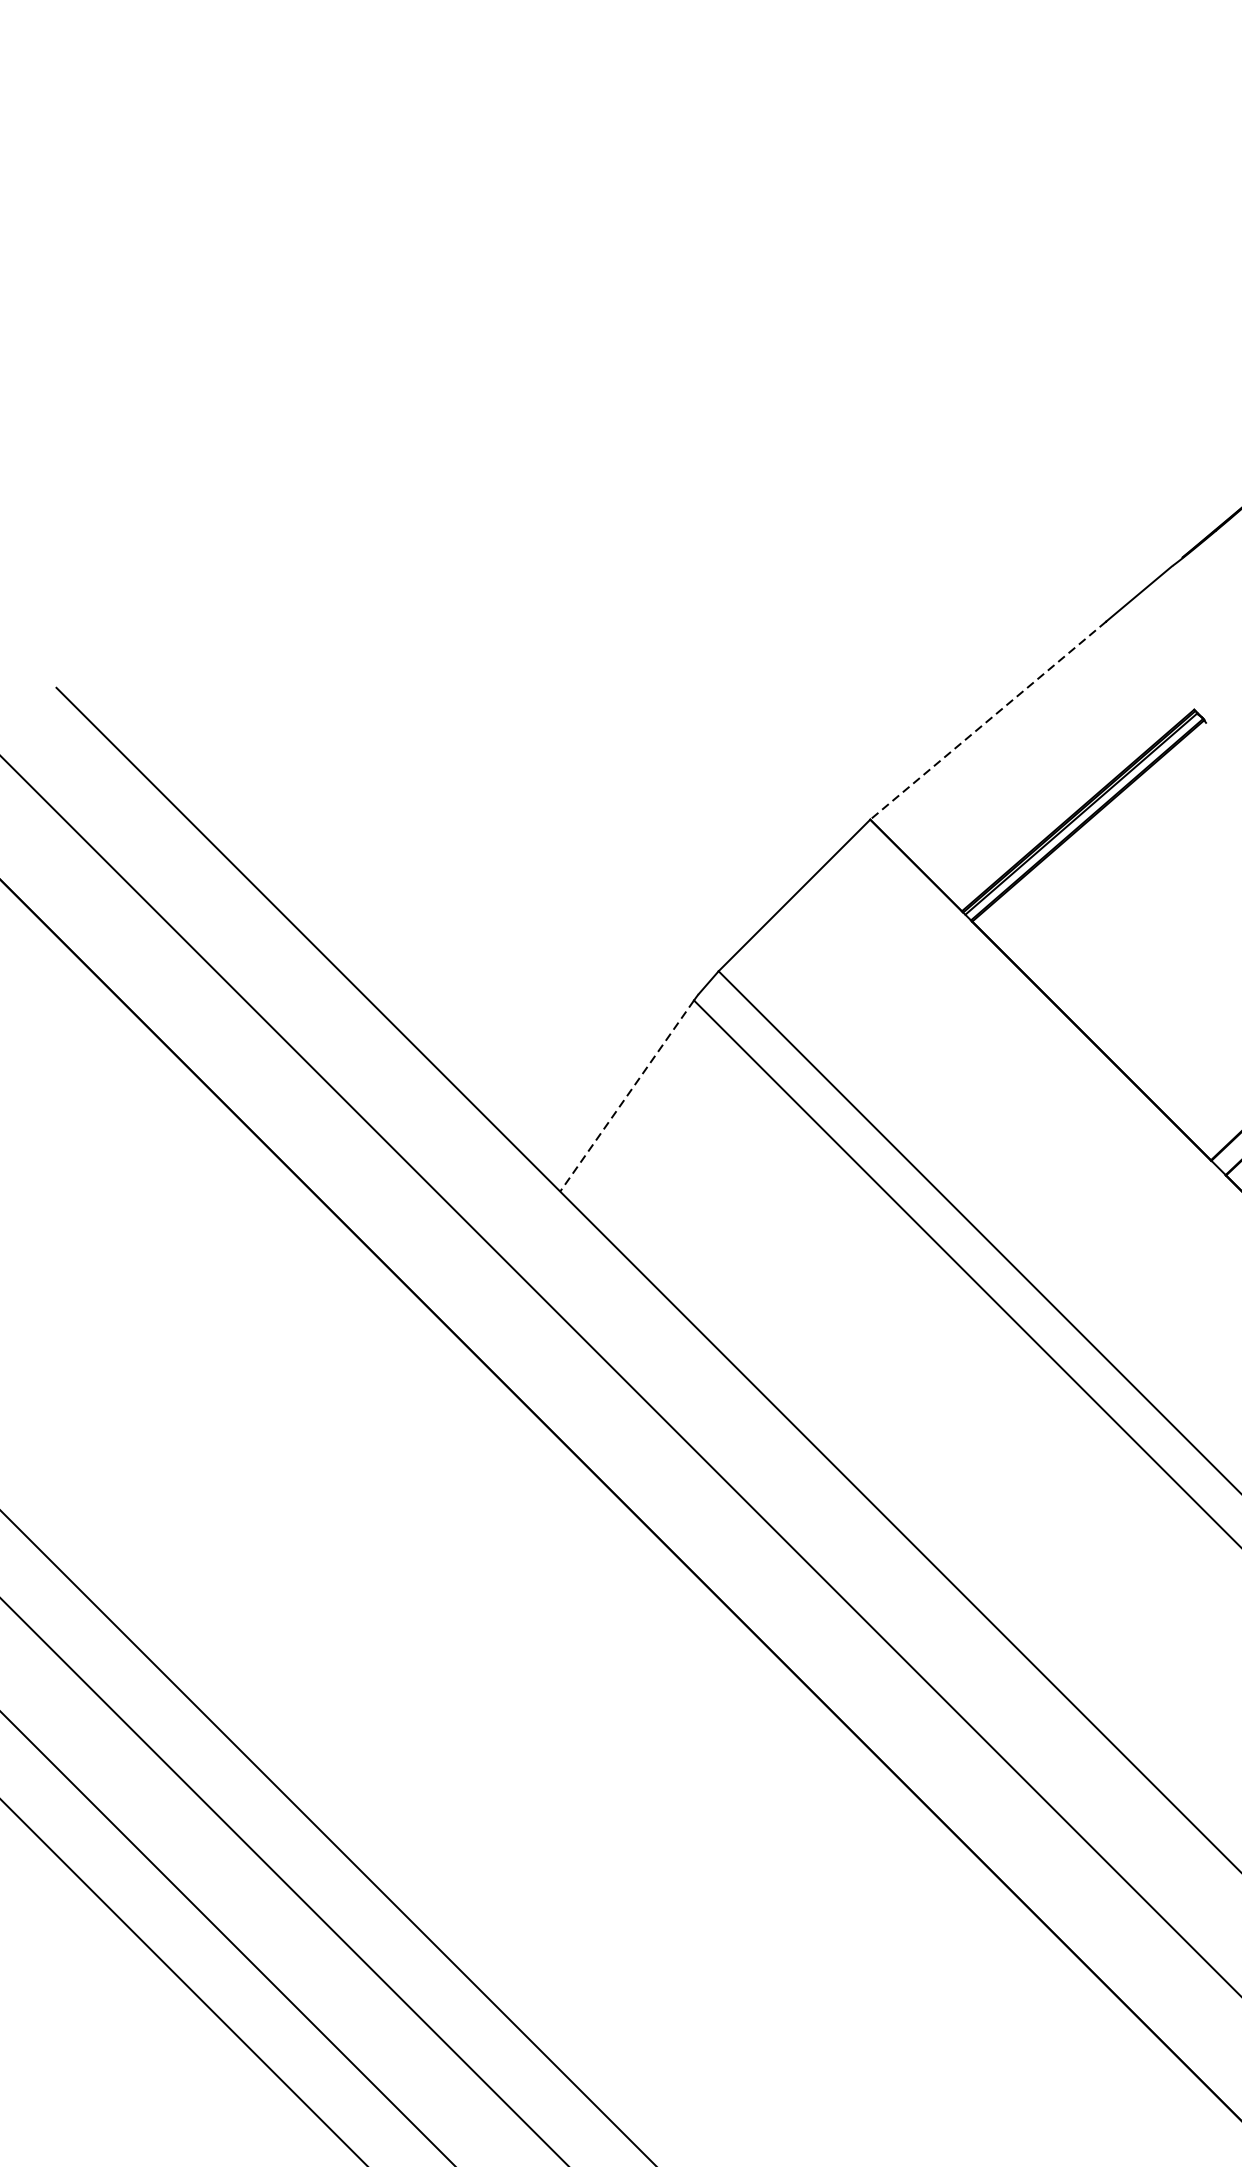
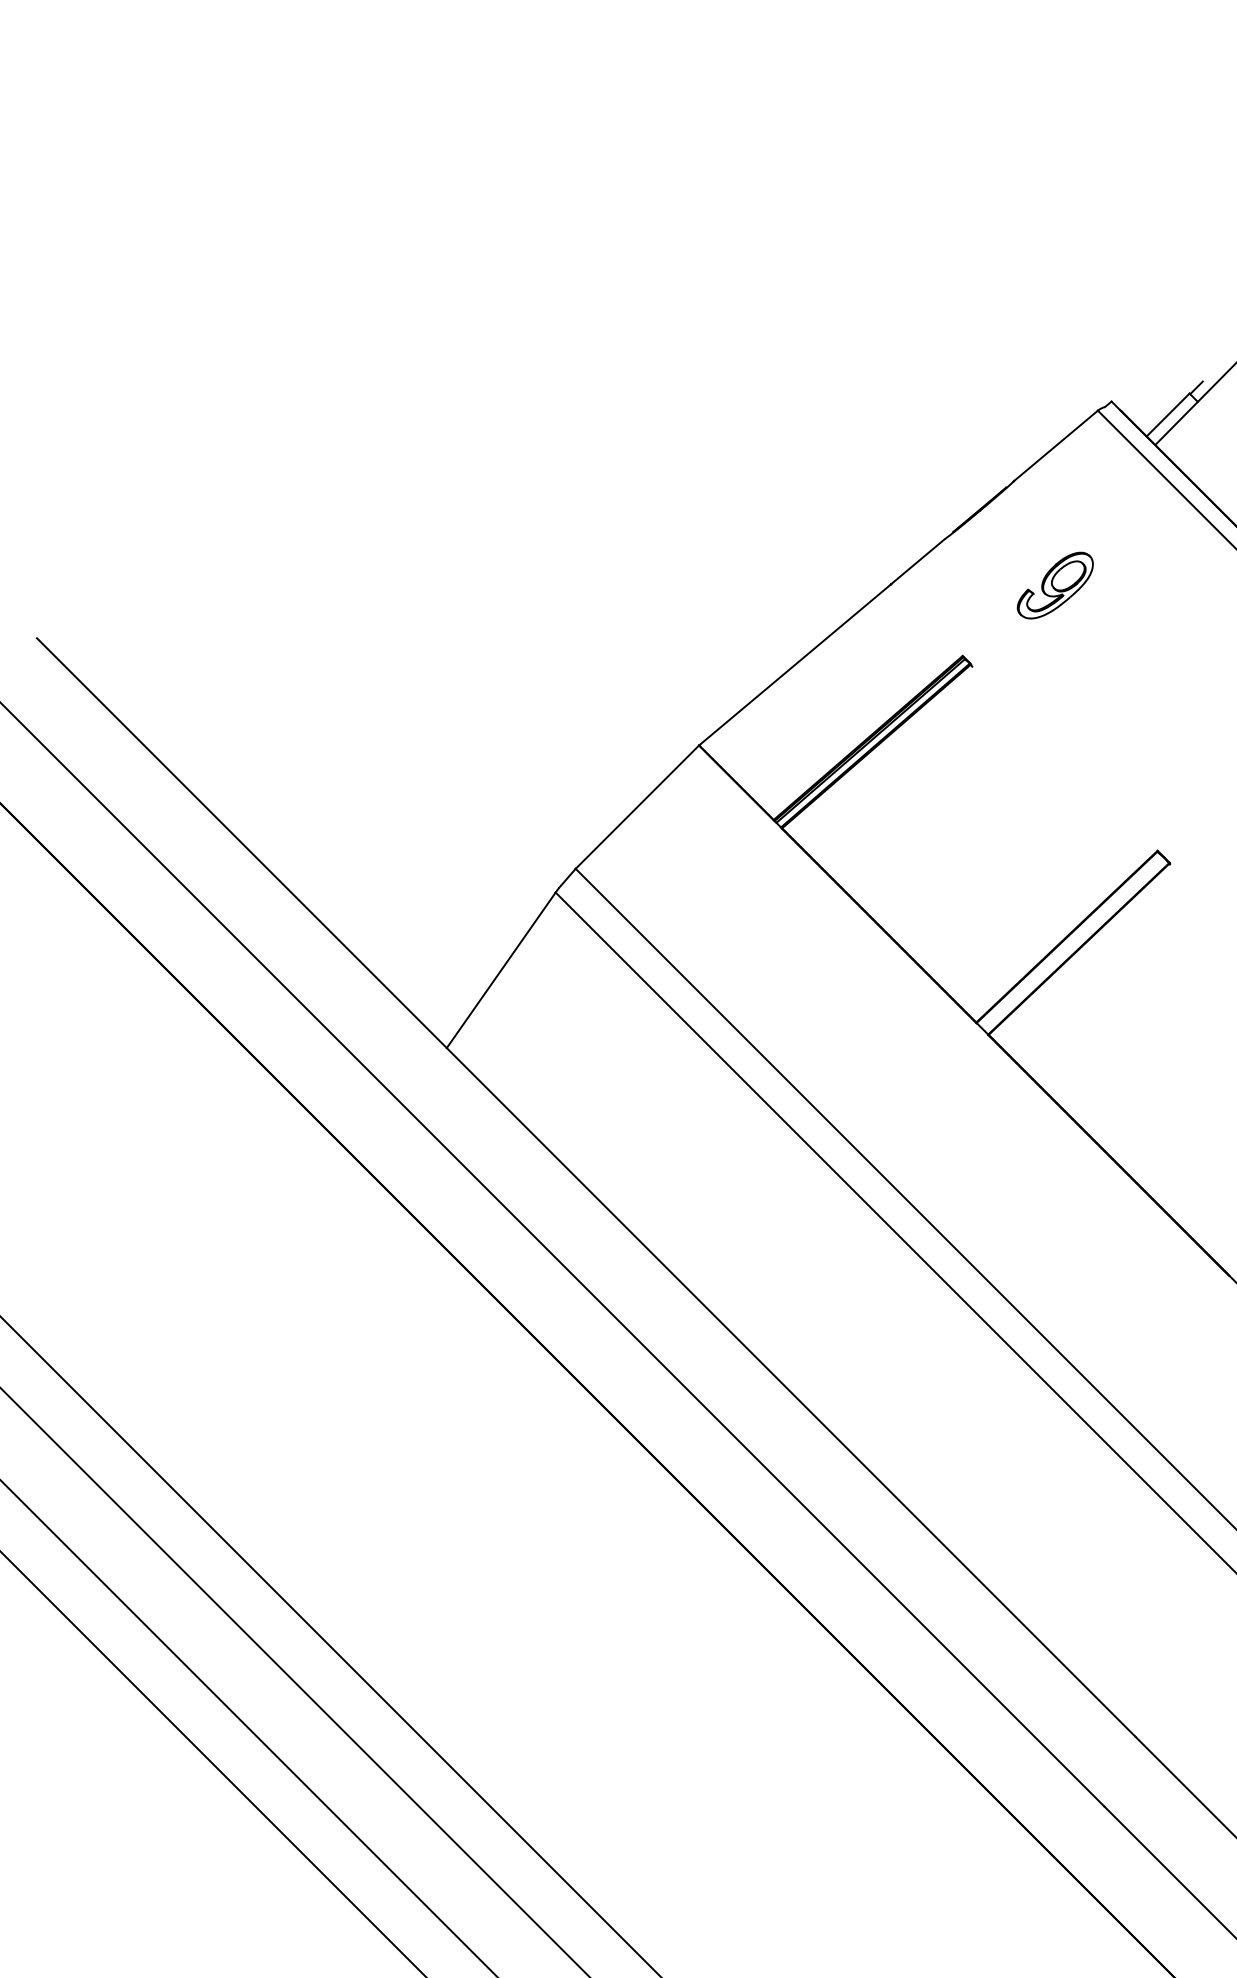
line: (987, 721) -> (794, 665), dashed -> solid
line: (627, 1096) -> (501, 970), dashed -> solid

